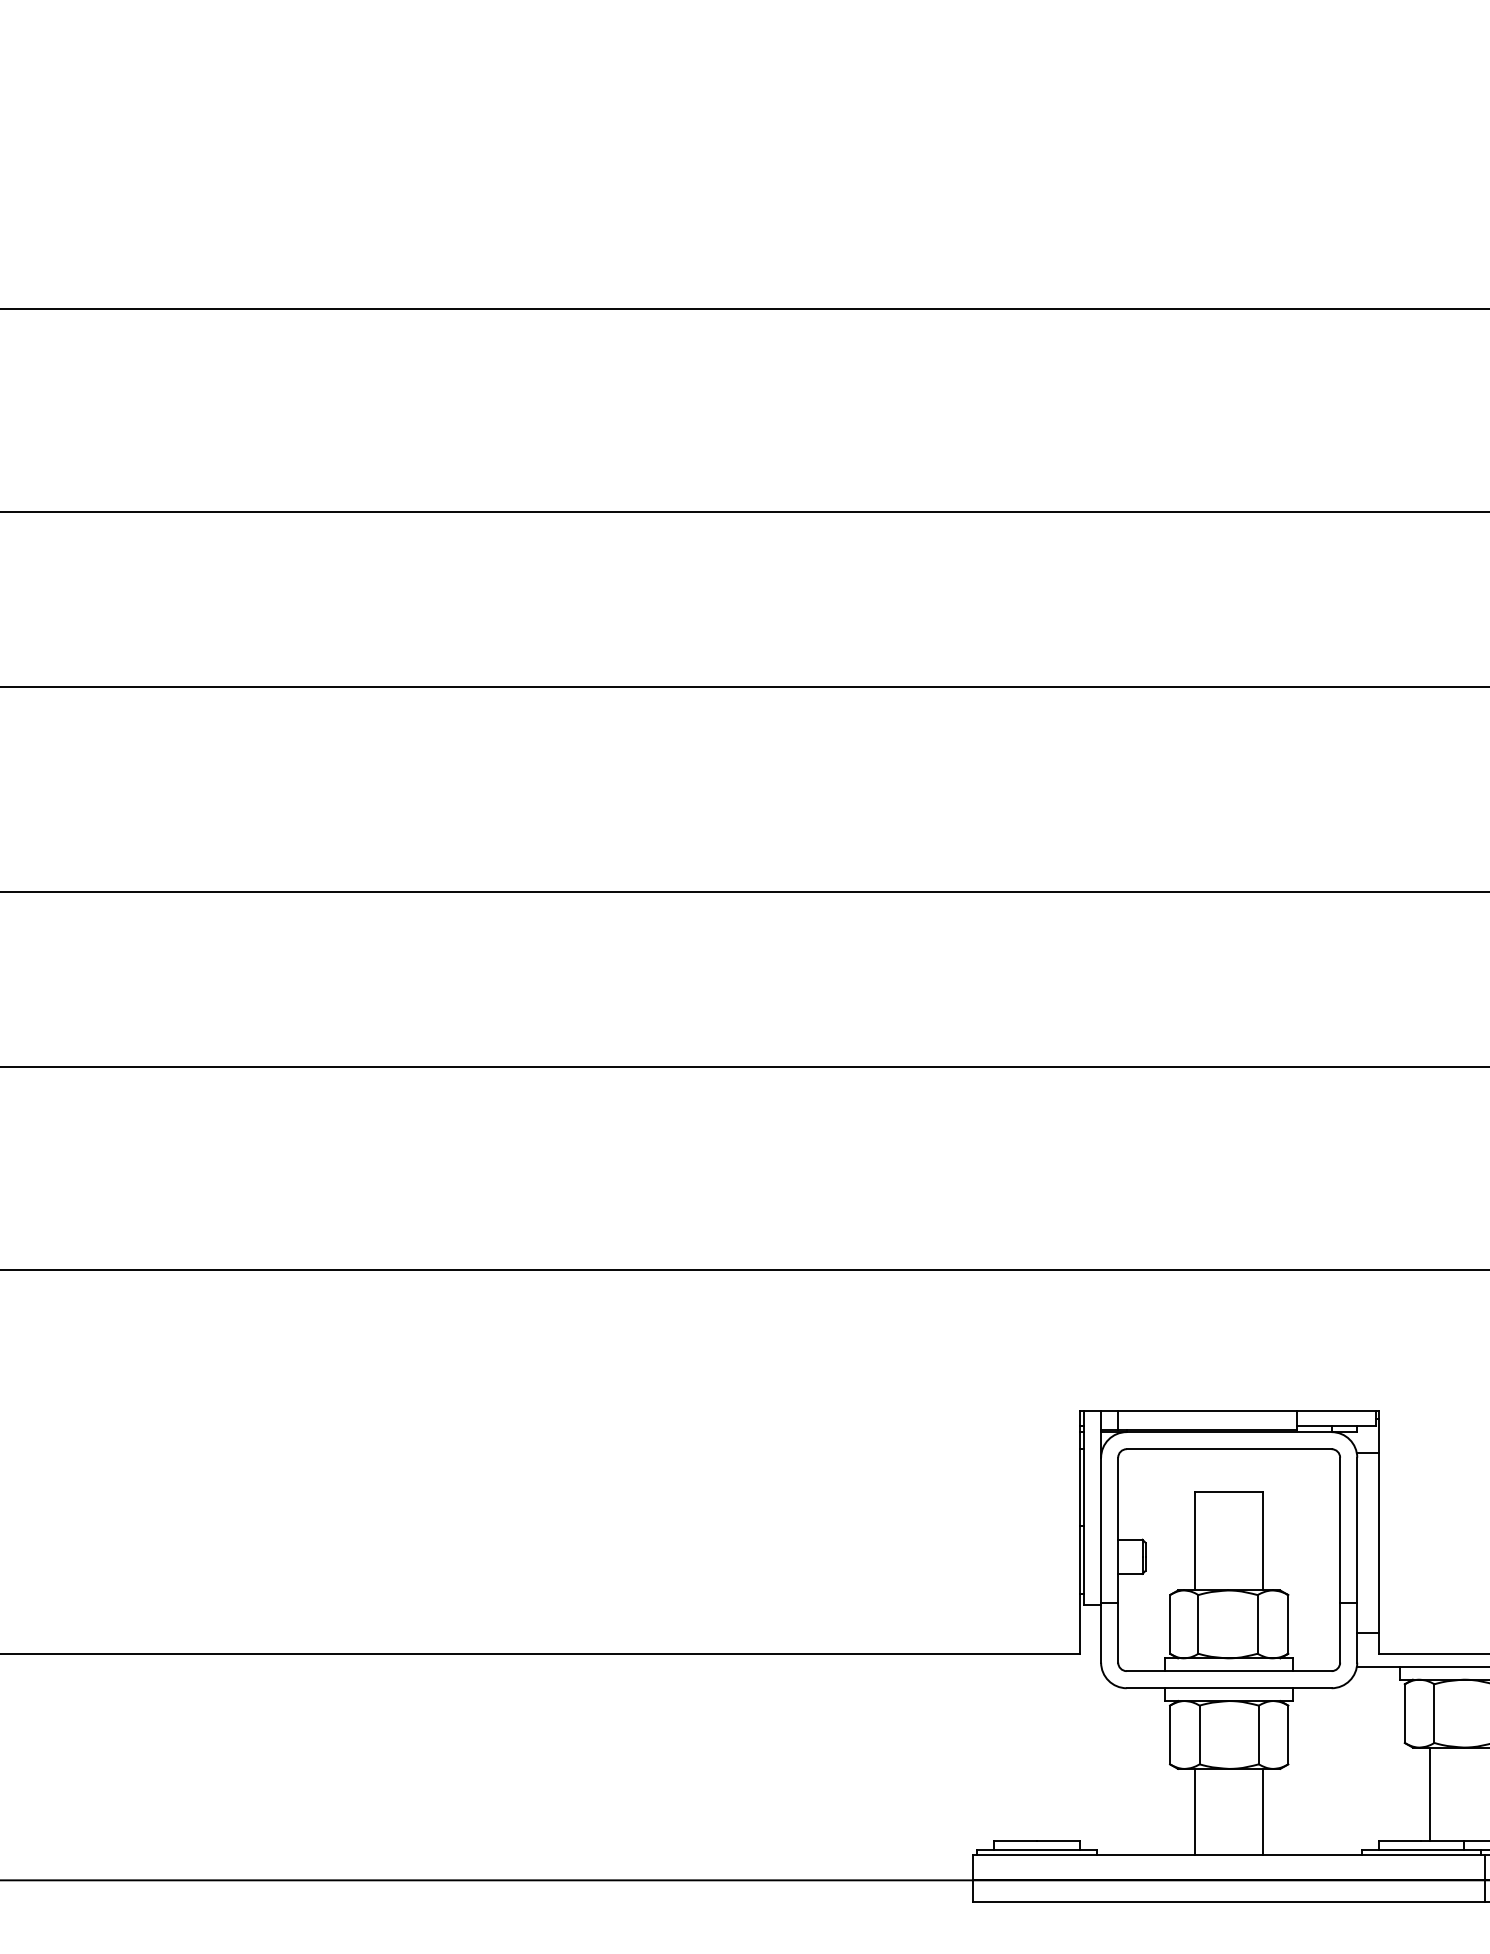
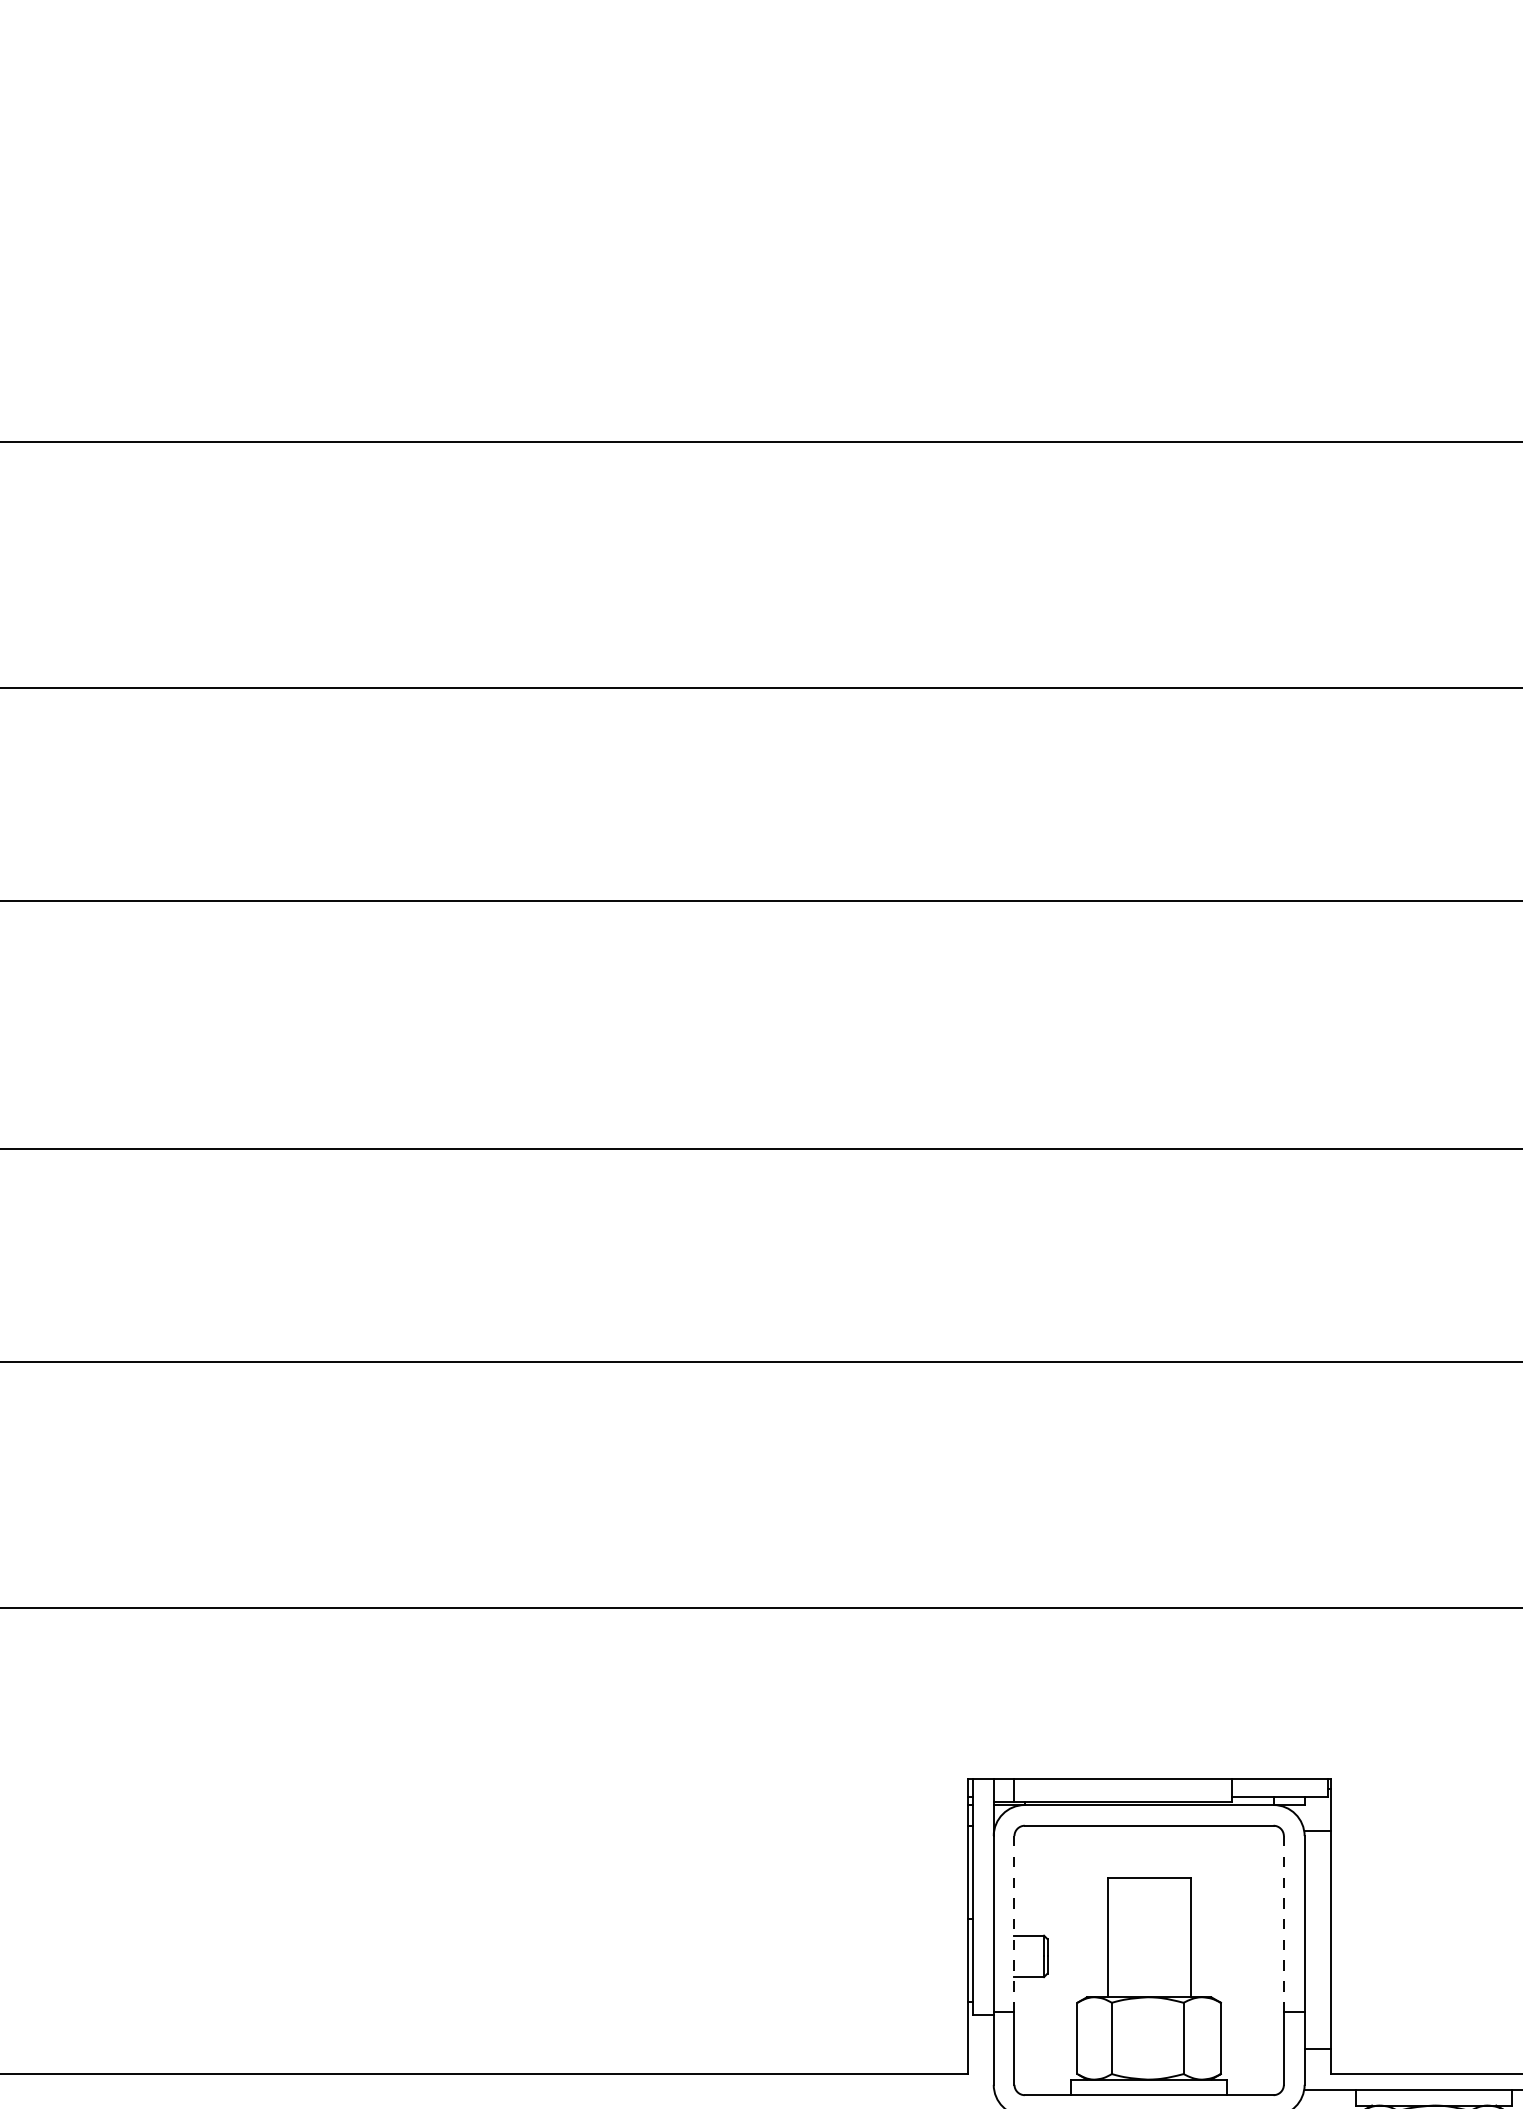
line: (1118, 1530) -> (1014, 1924), solid -> dashed
line: (1340, 1530) -> (1284, 1924), solid -> dashed

